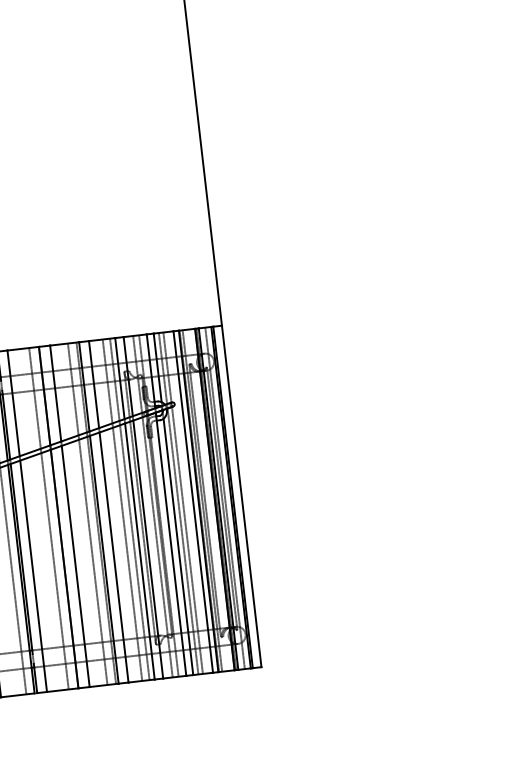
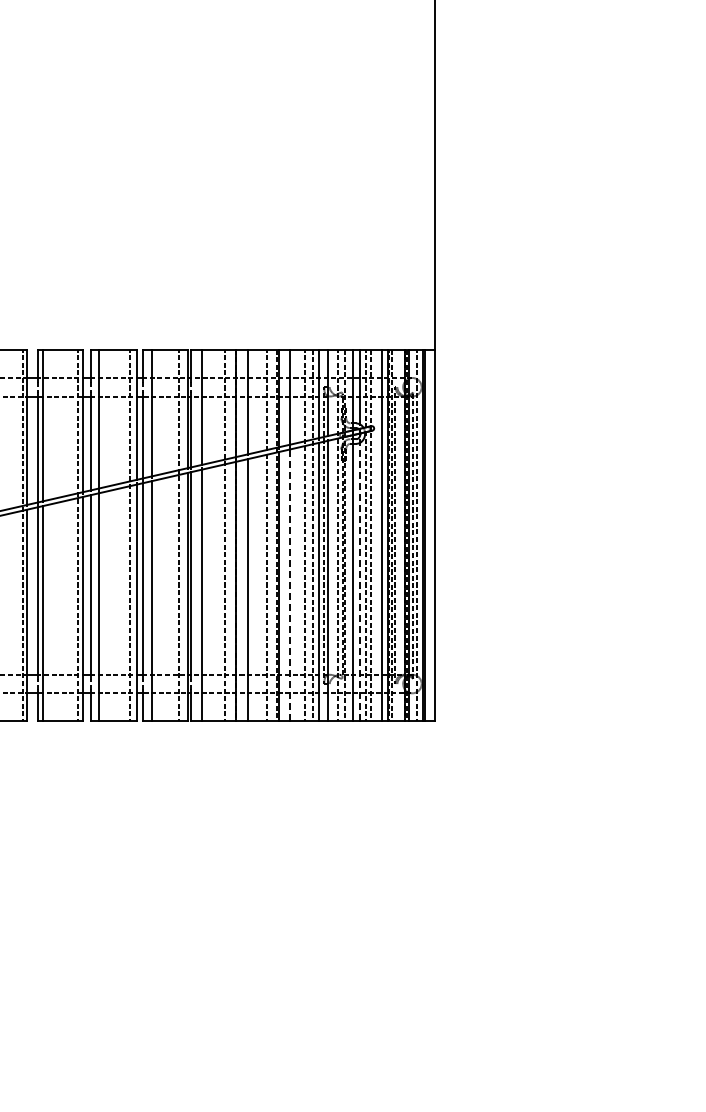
line: (178, 546) -> (360, 581), solid -> dashed
line: (114, 557) -> (290, 585), solid -> dashed

